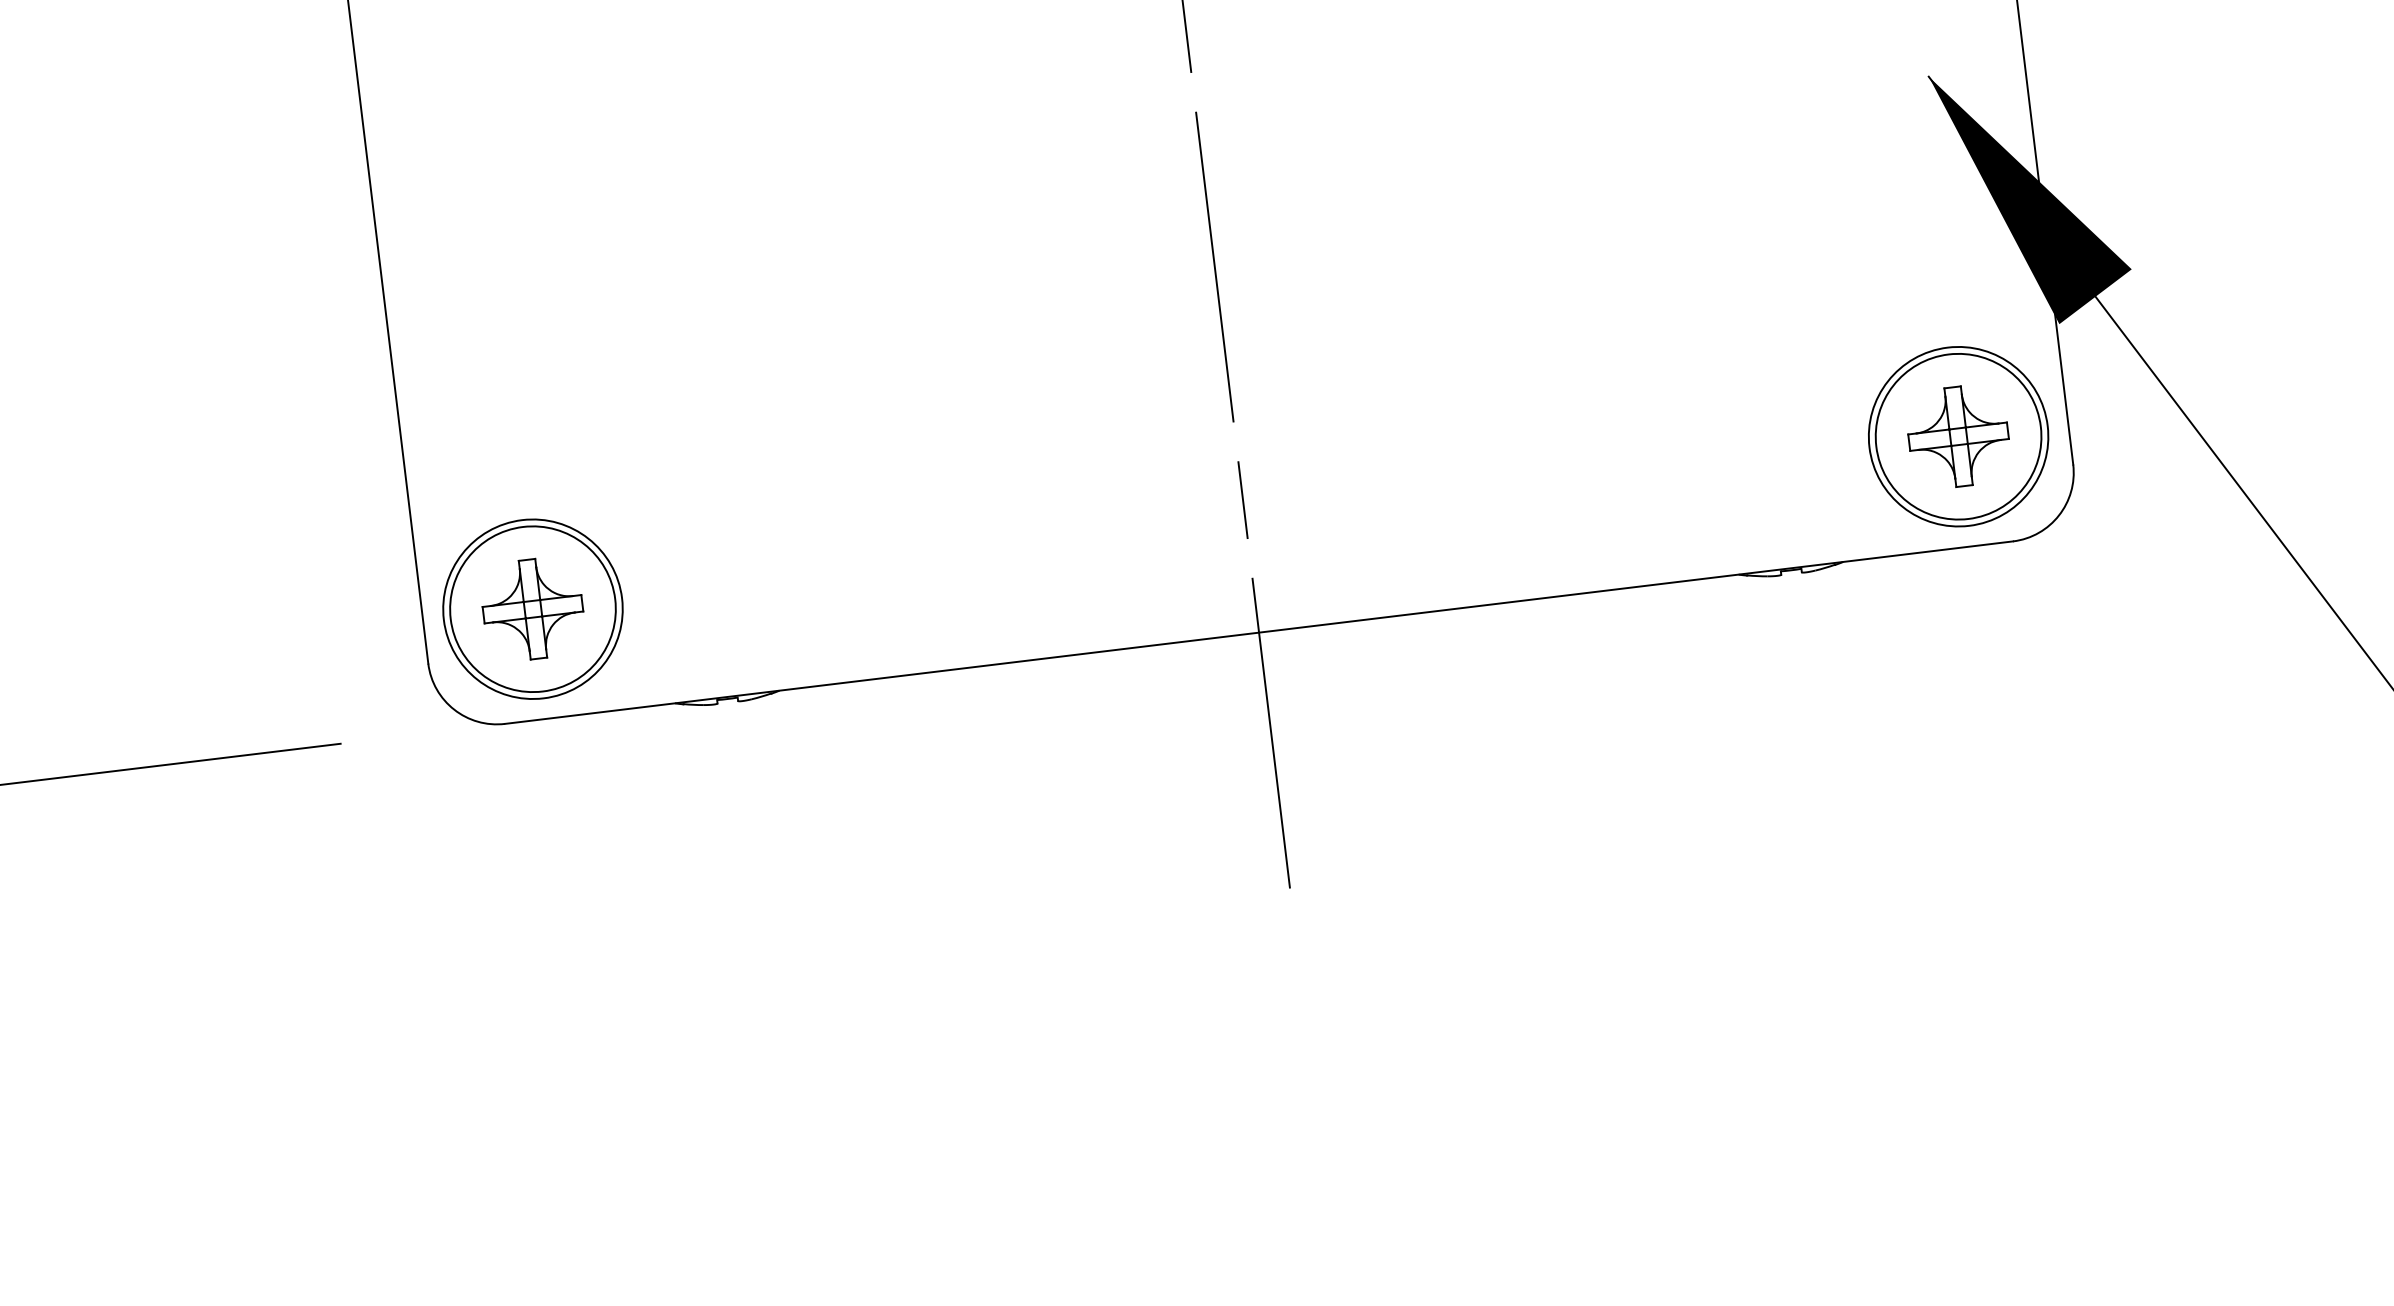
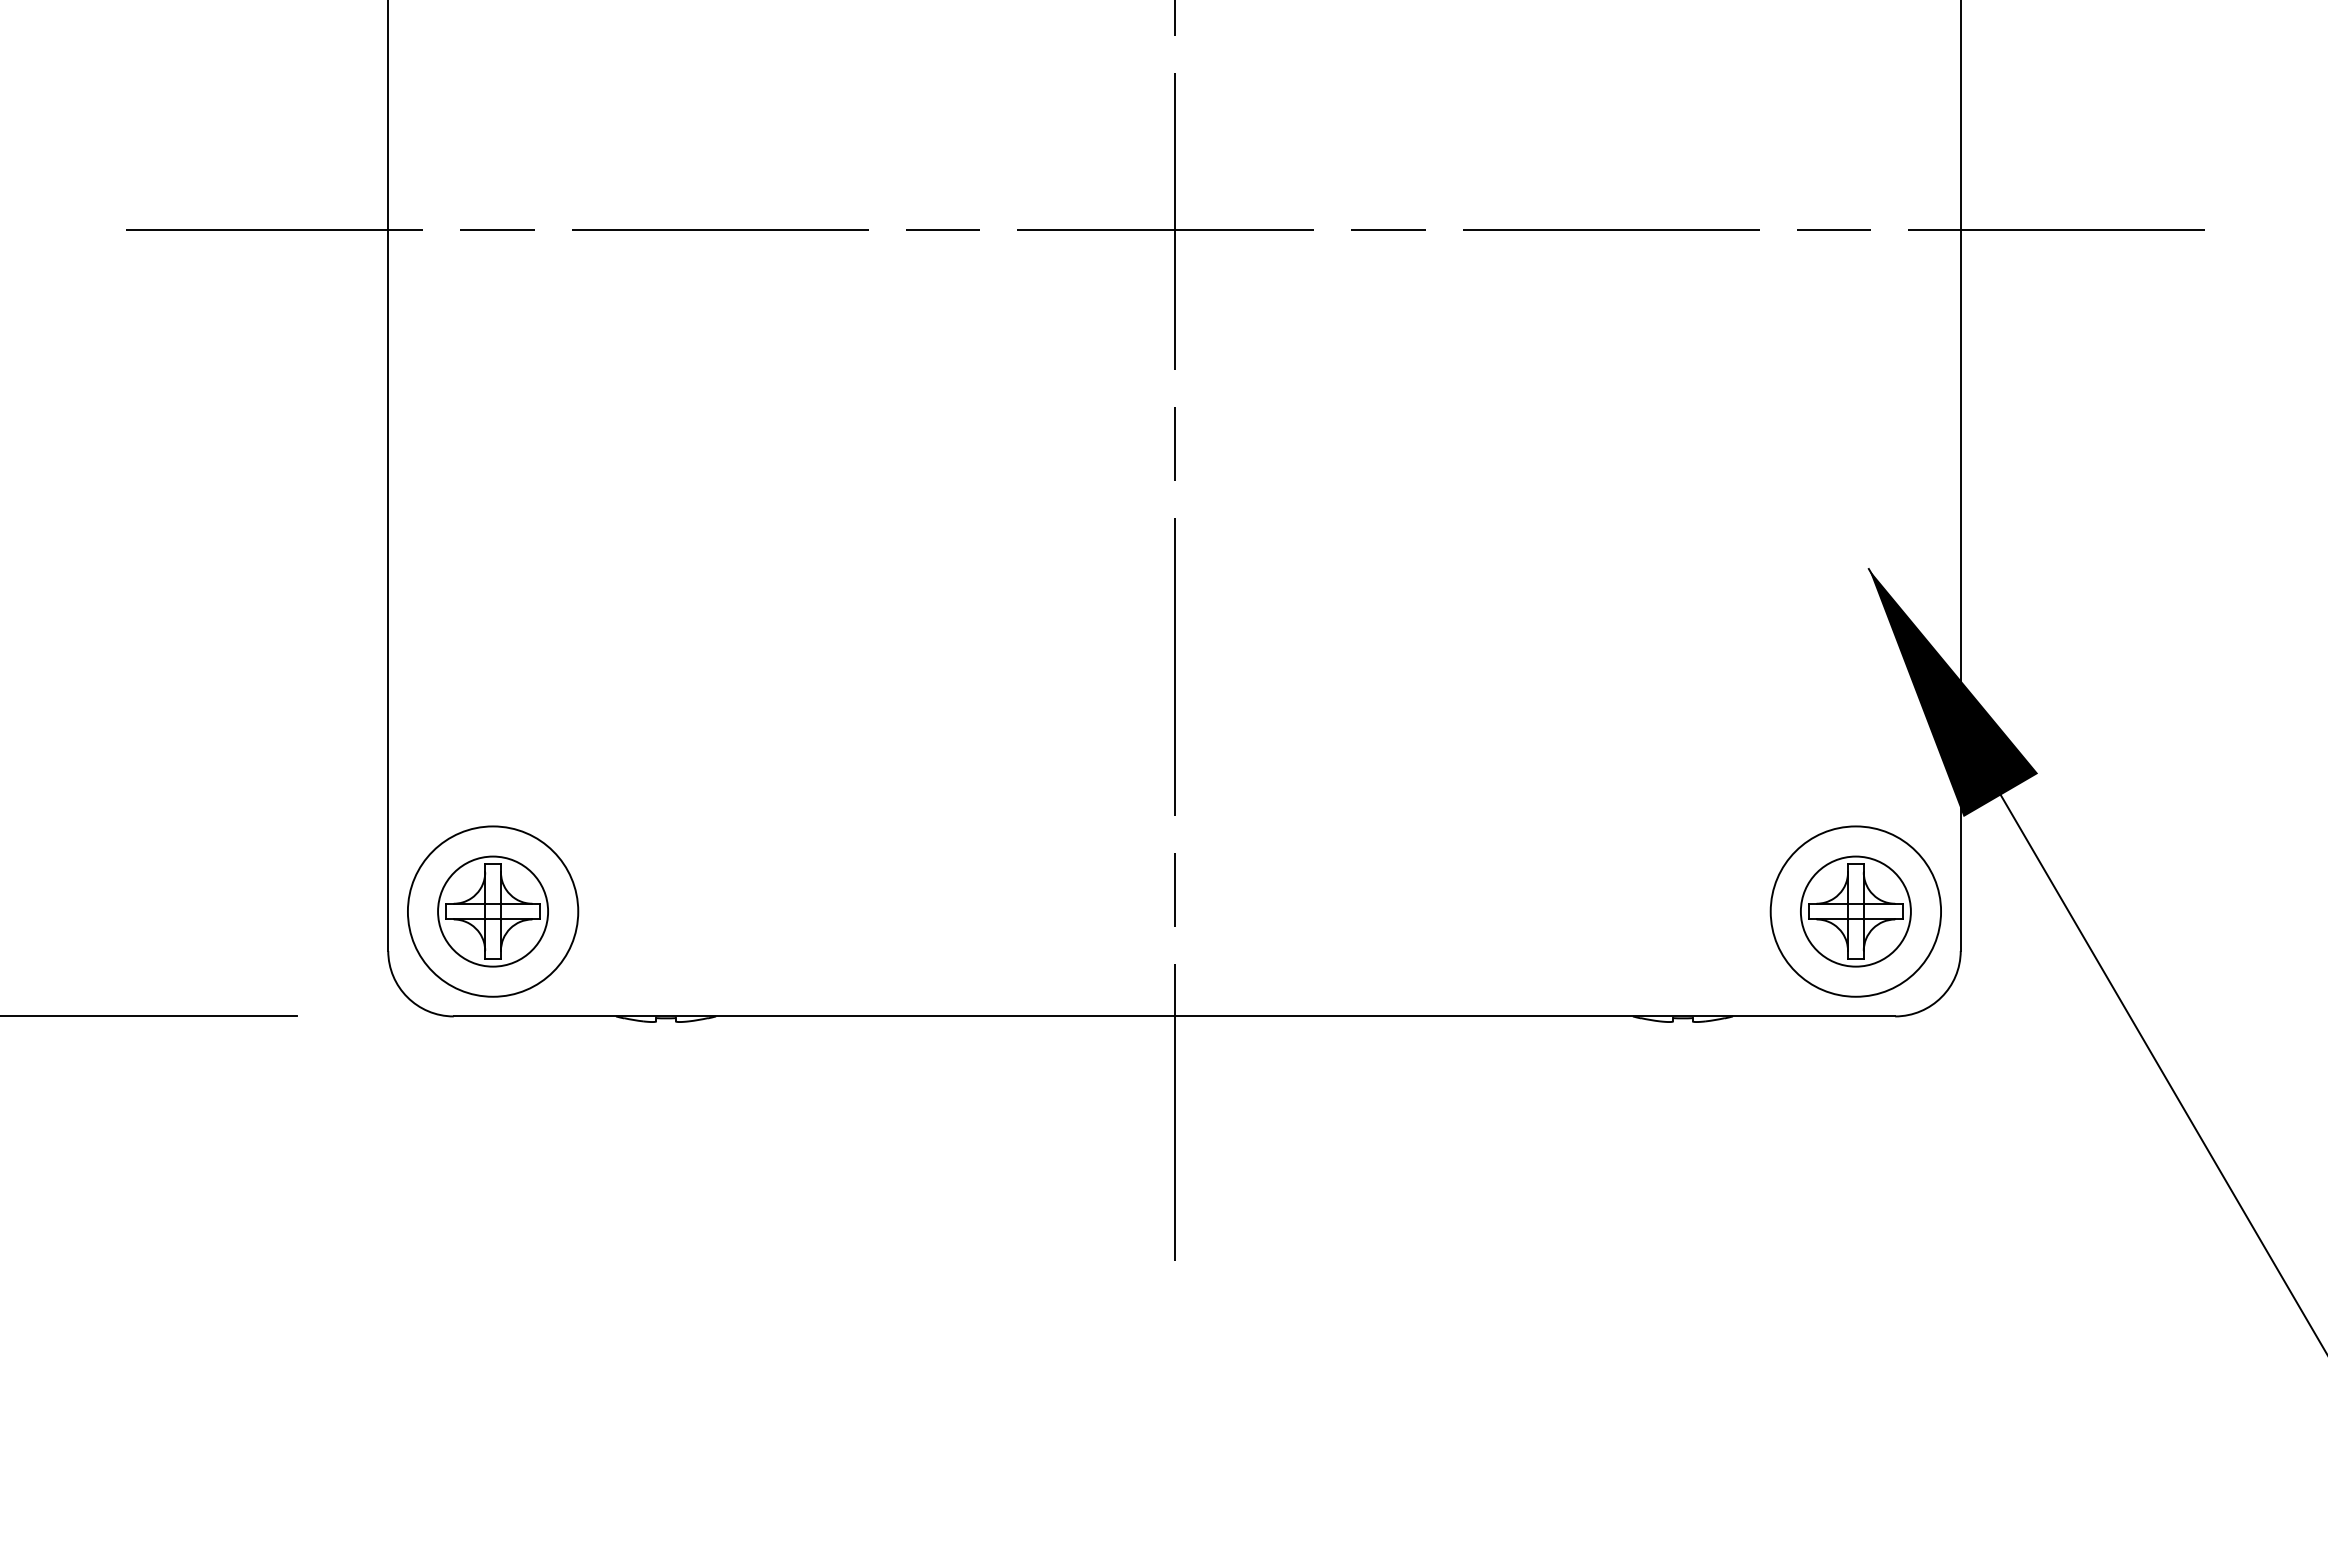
circle: (1958, 436) -> (1855, 911), size x0.7
circle: (532, 609) -> (492, 911), size x0.7

